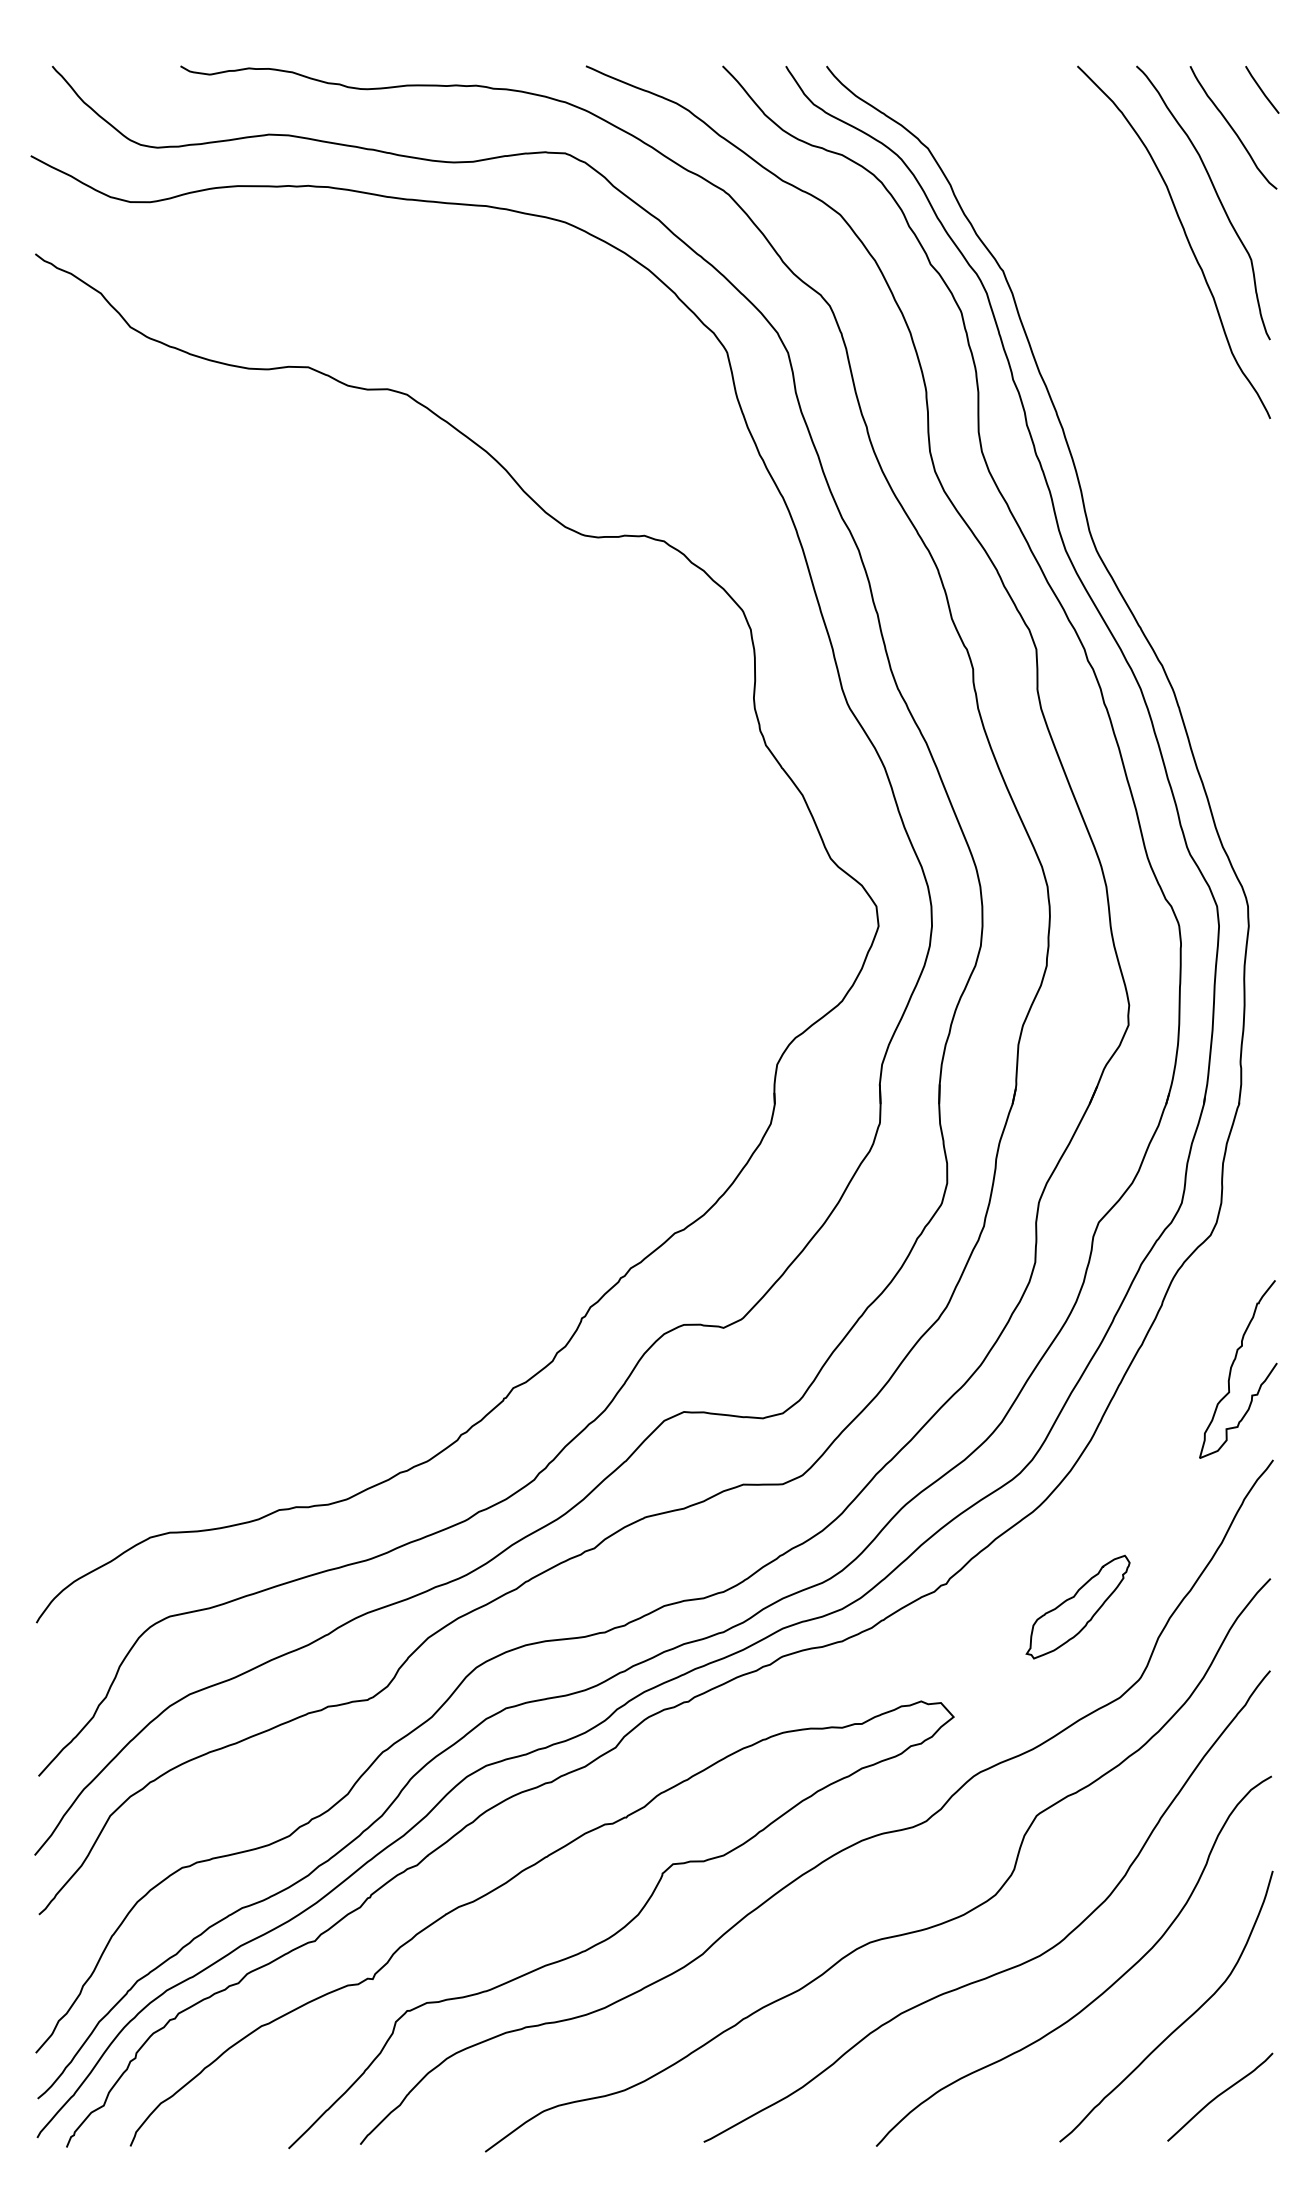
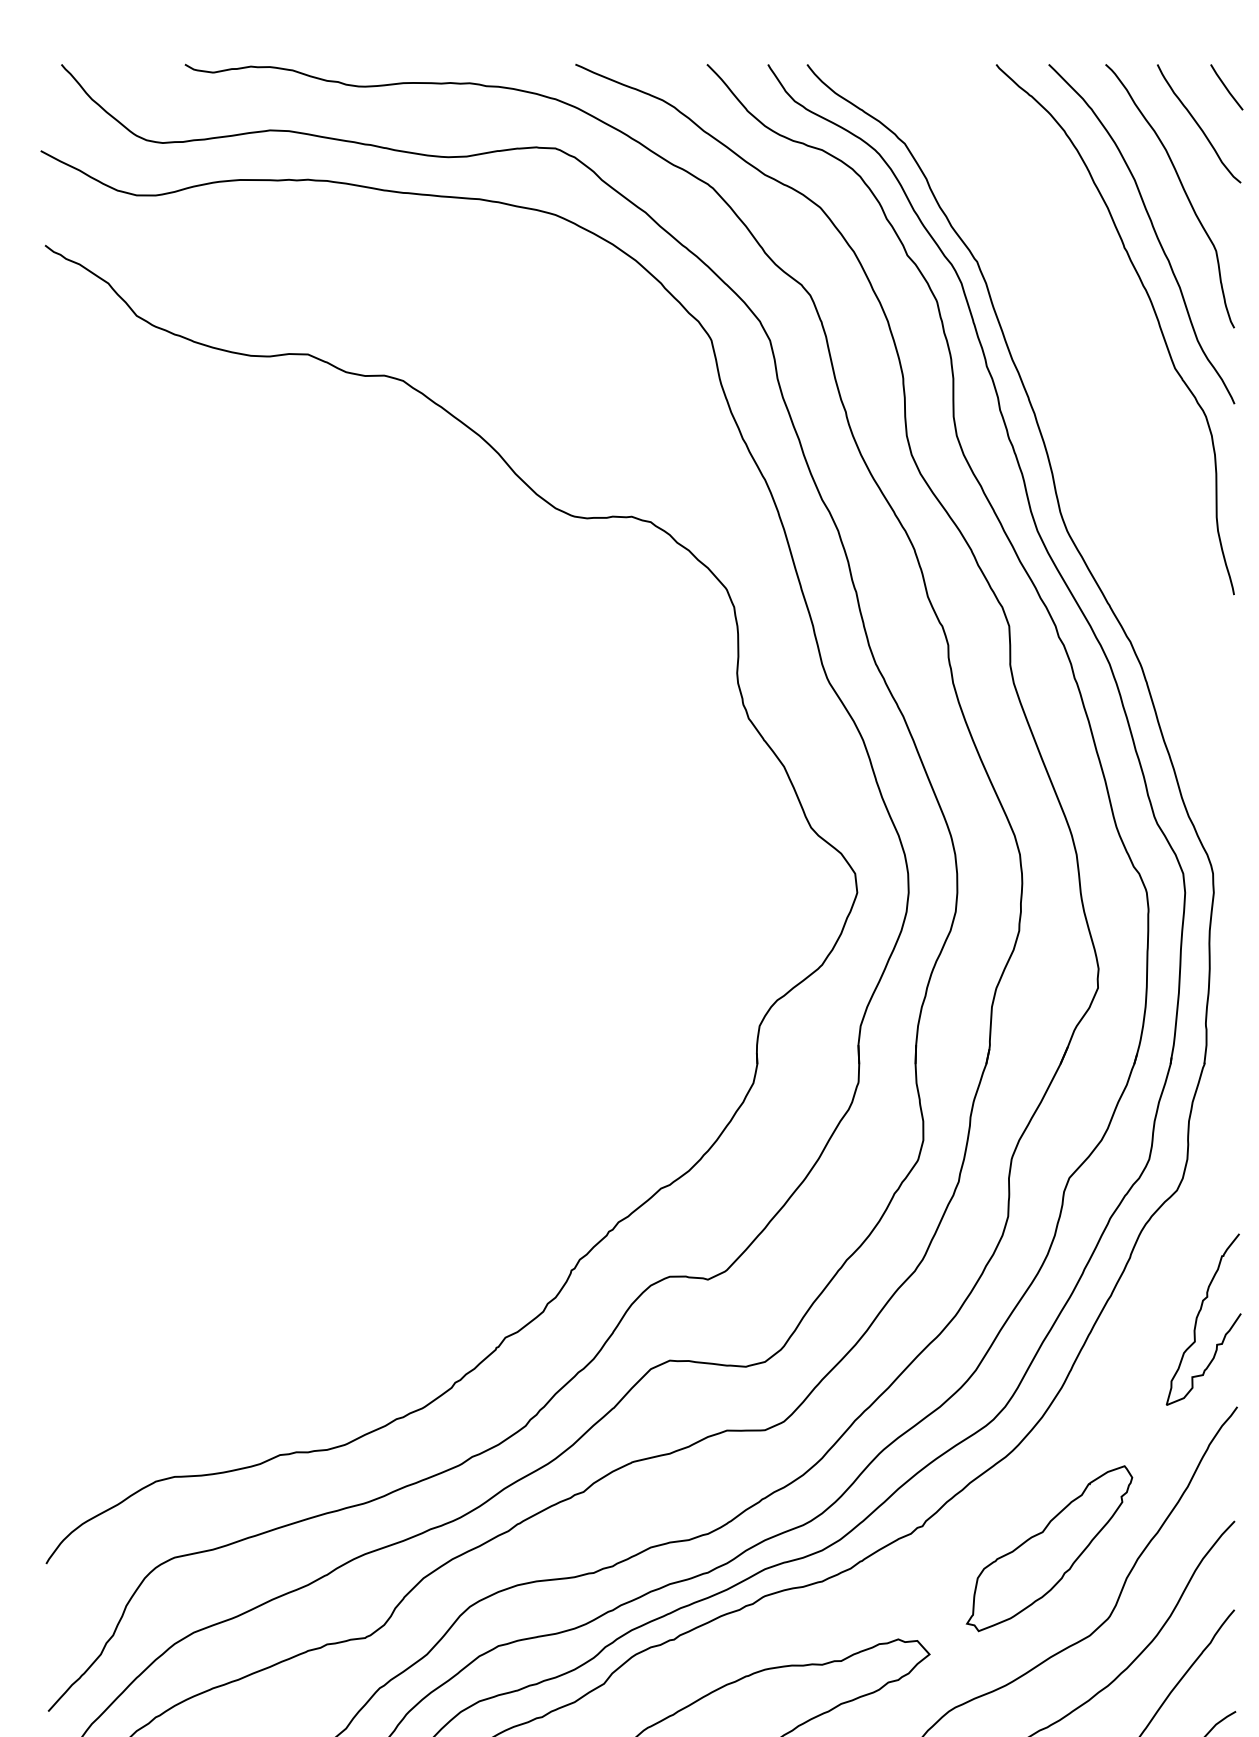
curve: (1186, 323) -> (1153, 312), added
part: (1077, 1606) -> (1048, 1547), size x1.67

